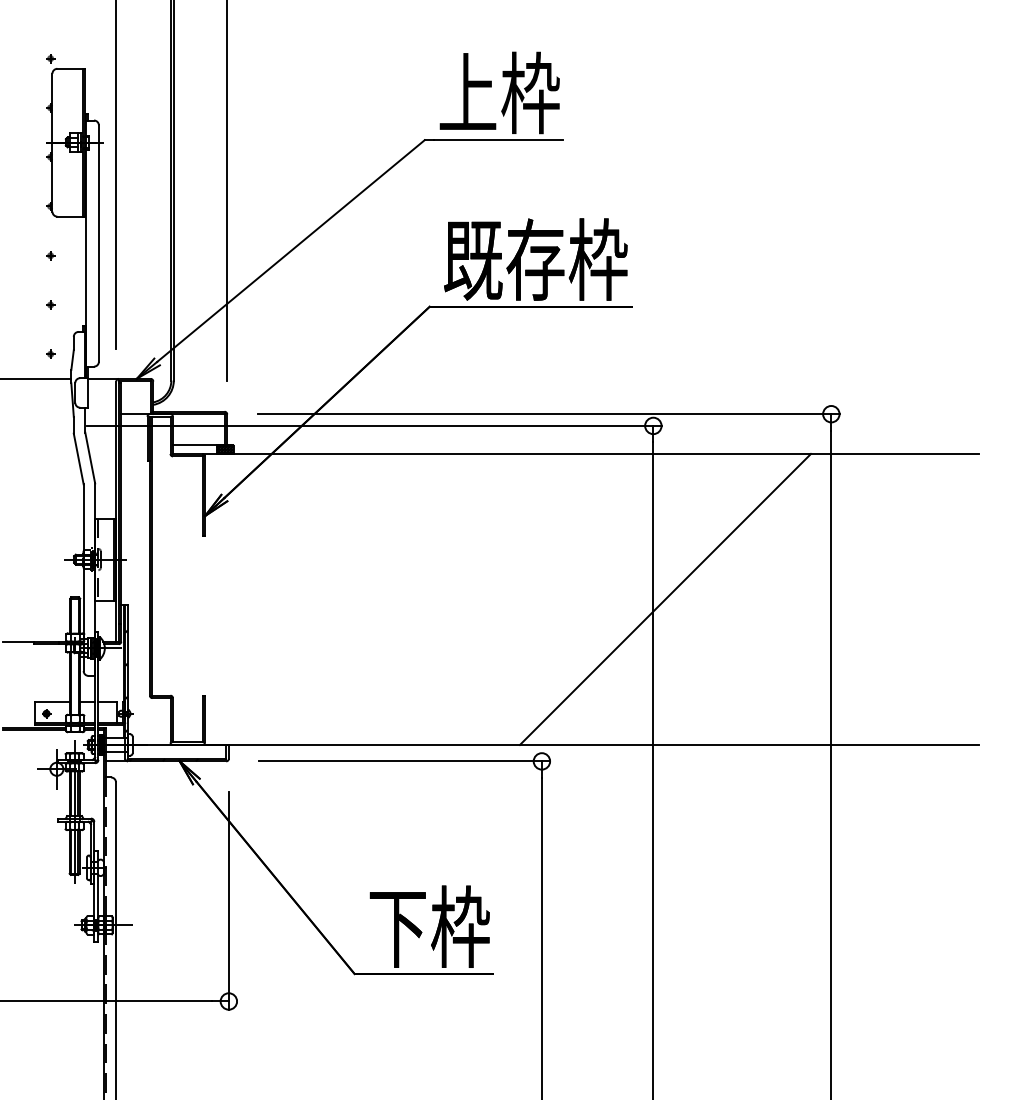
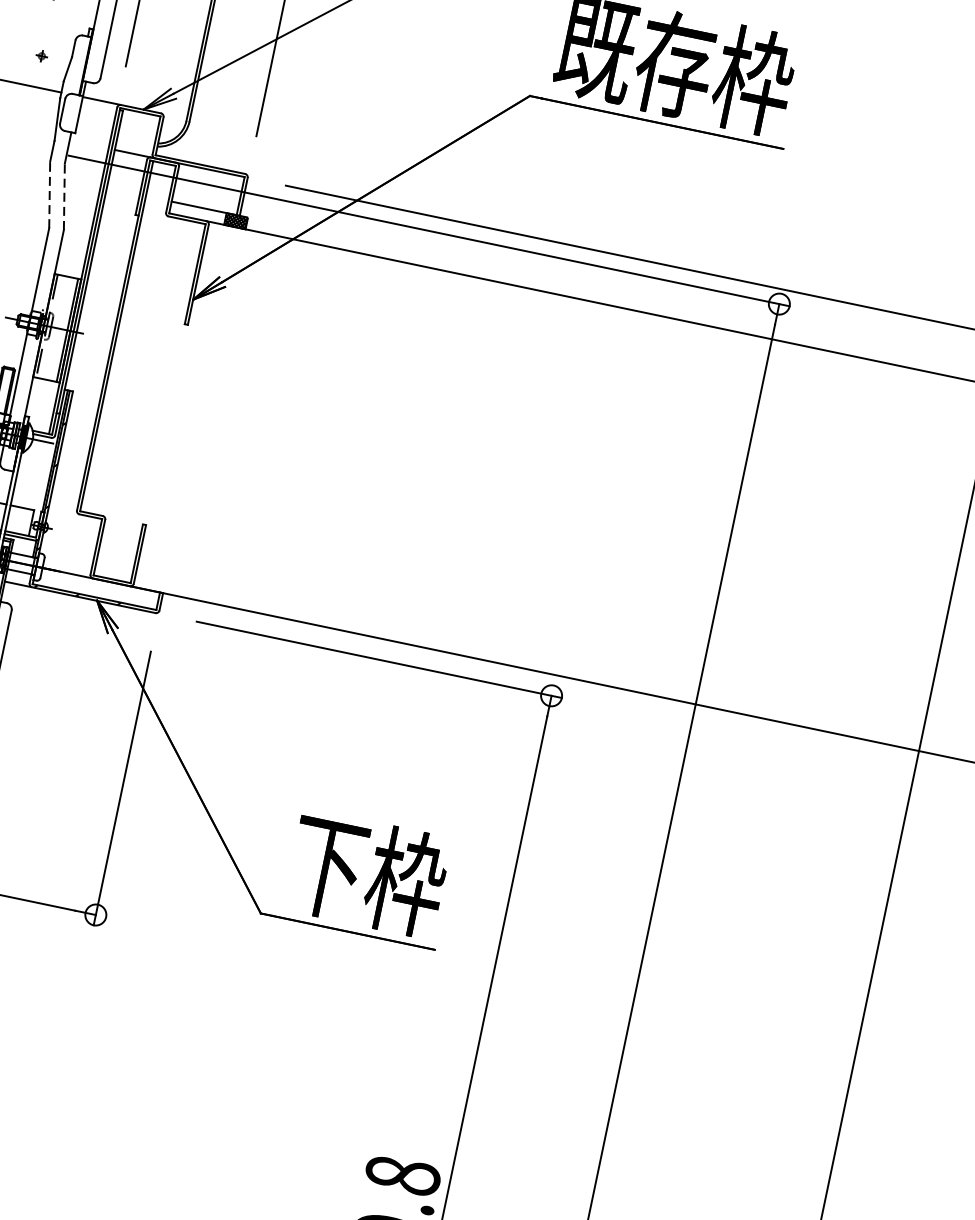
line: (90, 458) -> (64, 197), solid -> dashed
line: (78, 459) -> (49, 195), solid -> dashed
line: (664, 598) -> (748, 523), removed

